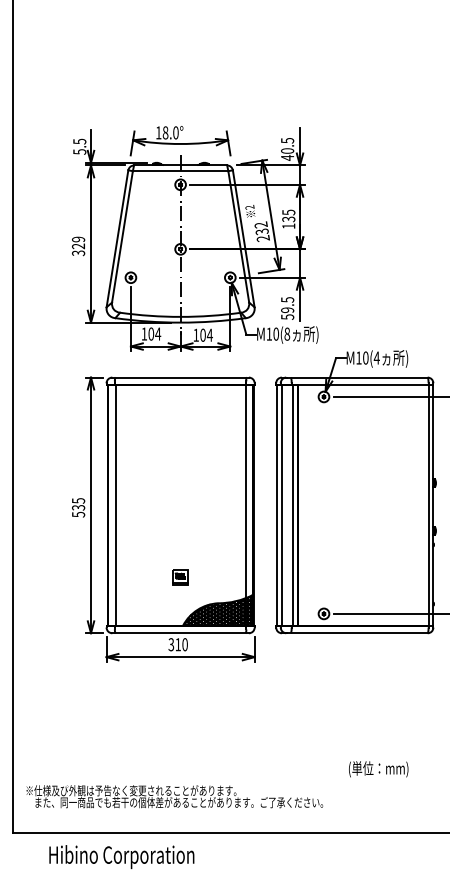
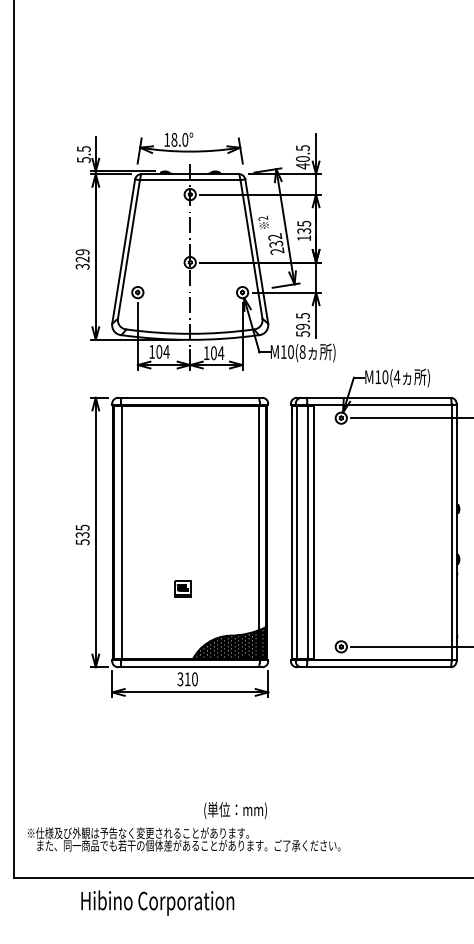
part: (180, 577) -> (182, 589), moved
text: (378, 769) -> (235, 810), moved
text: (121, 857) -> (157, 903), moved

